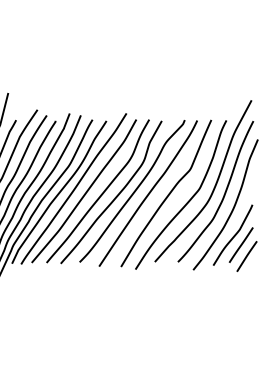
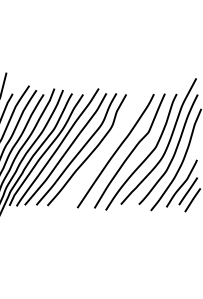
curve: (133, 191) -> (104, 149), removed

